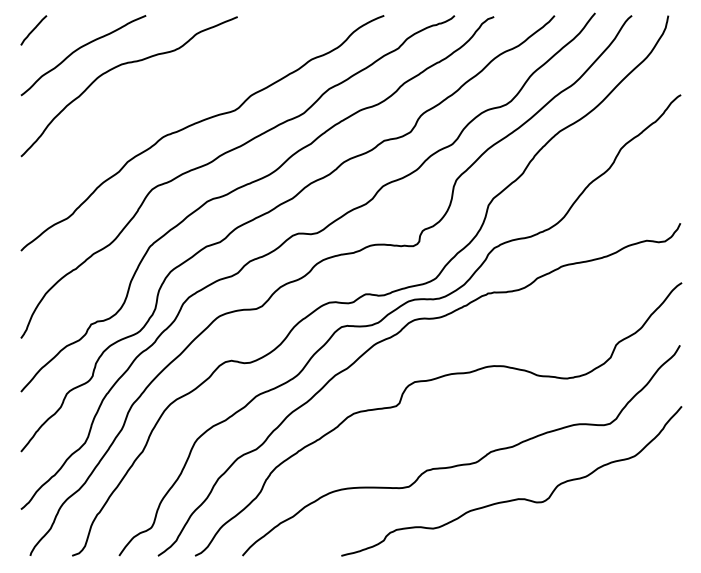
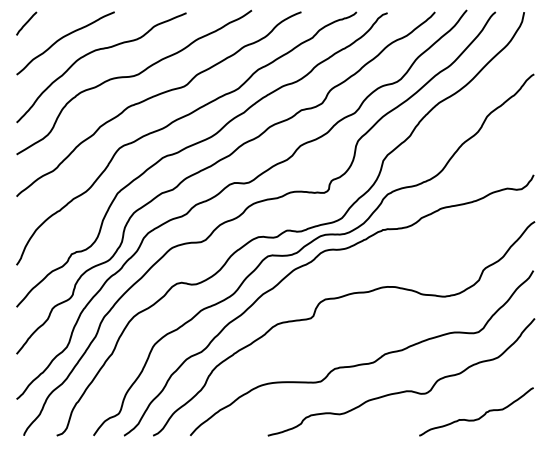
curve: (170, 98) -> (133, 77), added
curve: (612, 531) -> (480, 416), added

